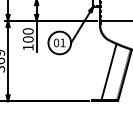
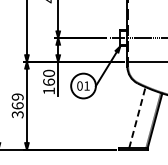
text: (27, 38) -> (48, 81), 100 -> 160
line: (109, 71) -> (137, 117), solid -> dashed

